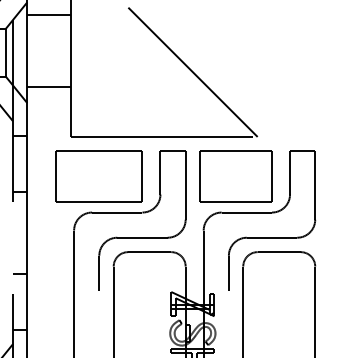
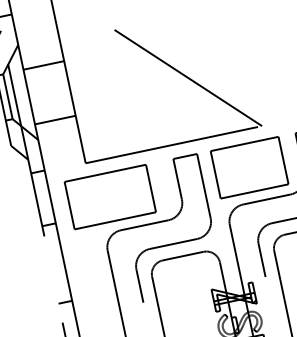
line: (48, 14) -> (43, 65), moved
part: (98, 176) -> (109, 197), moved

